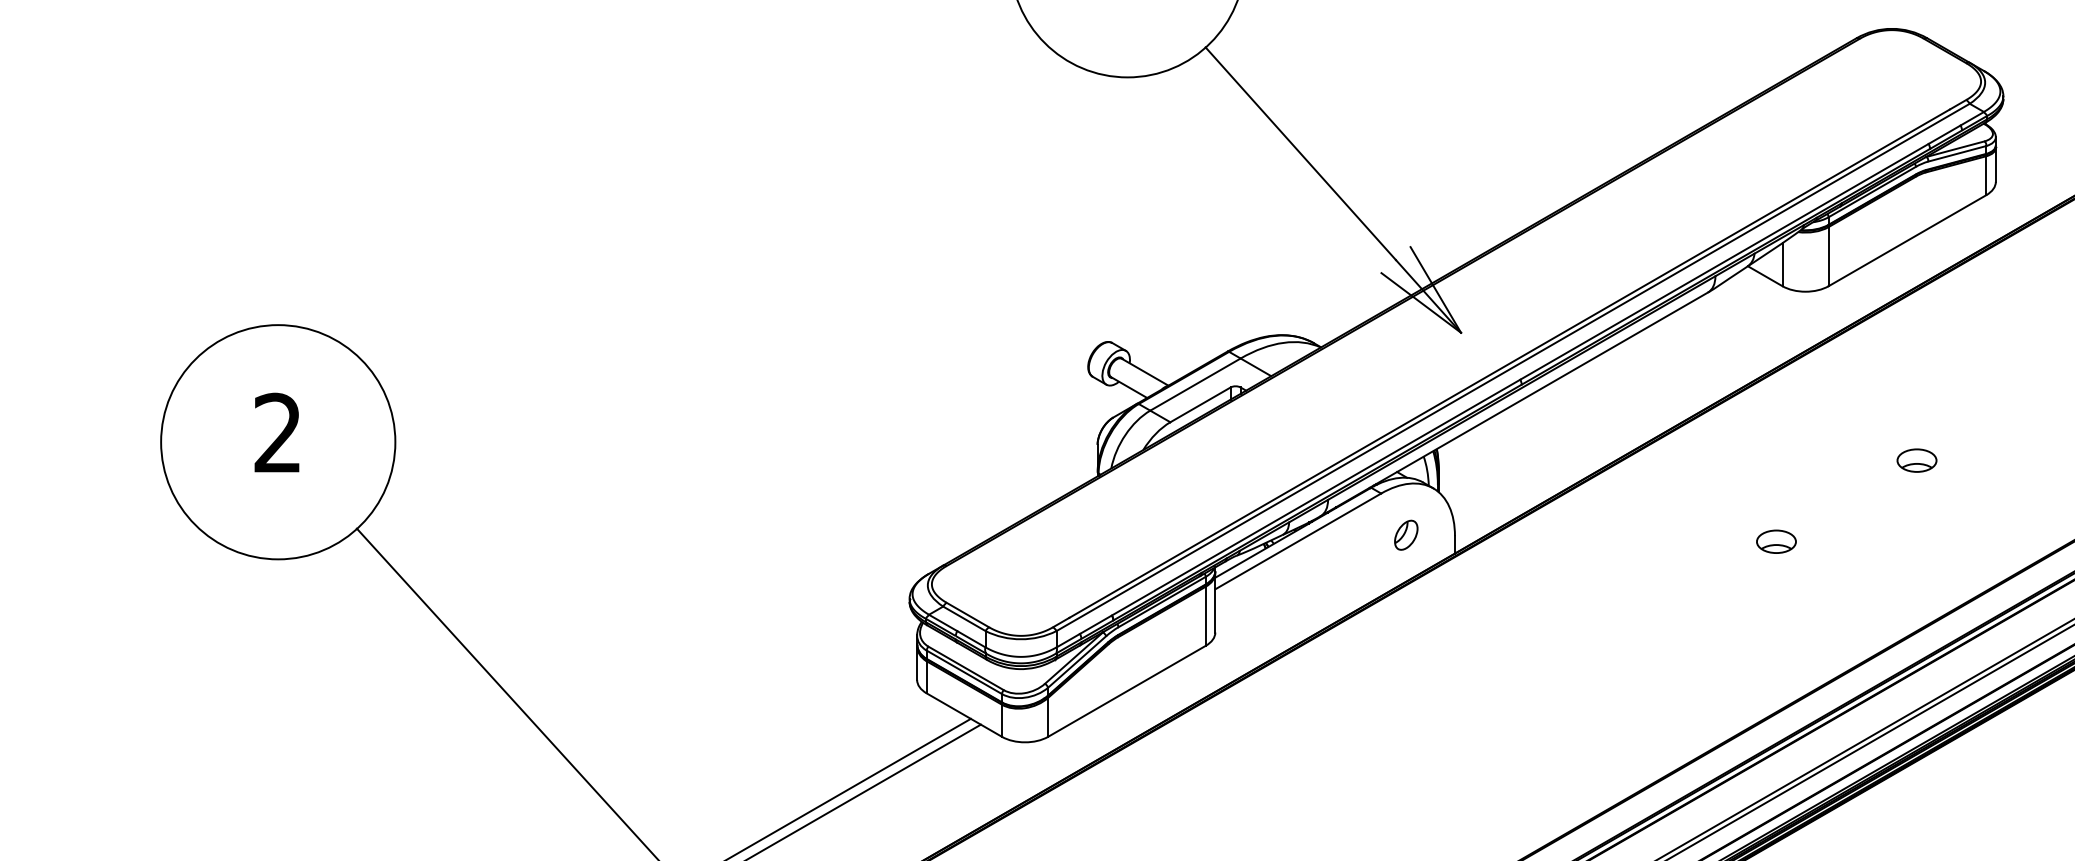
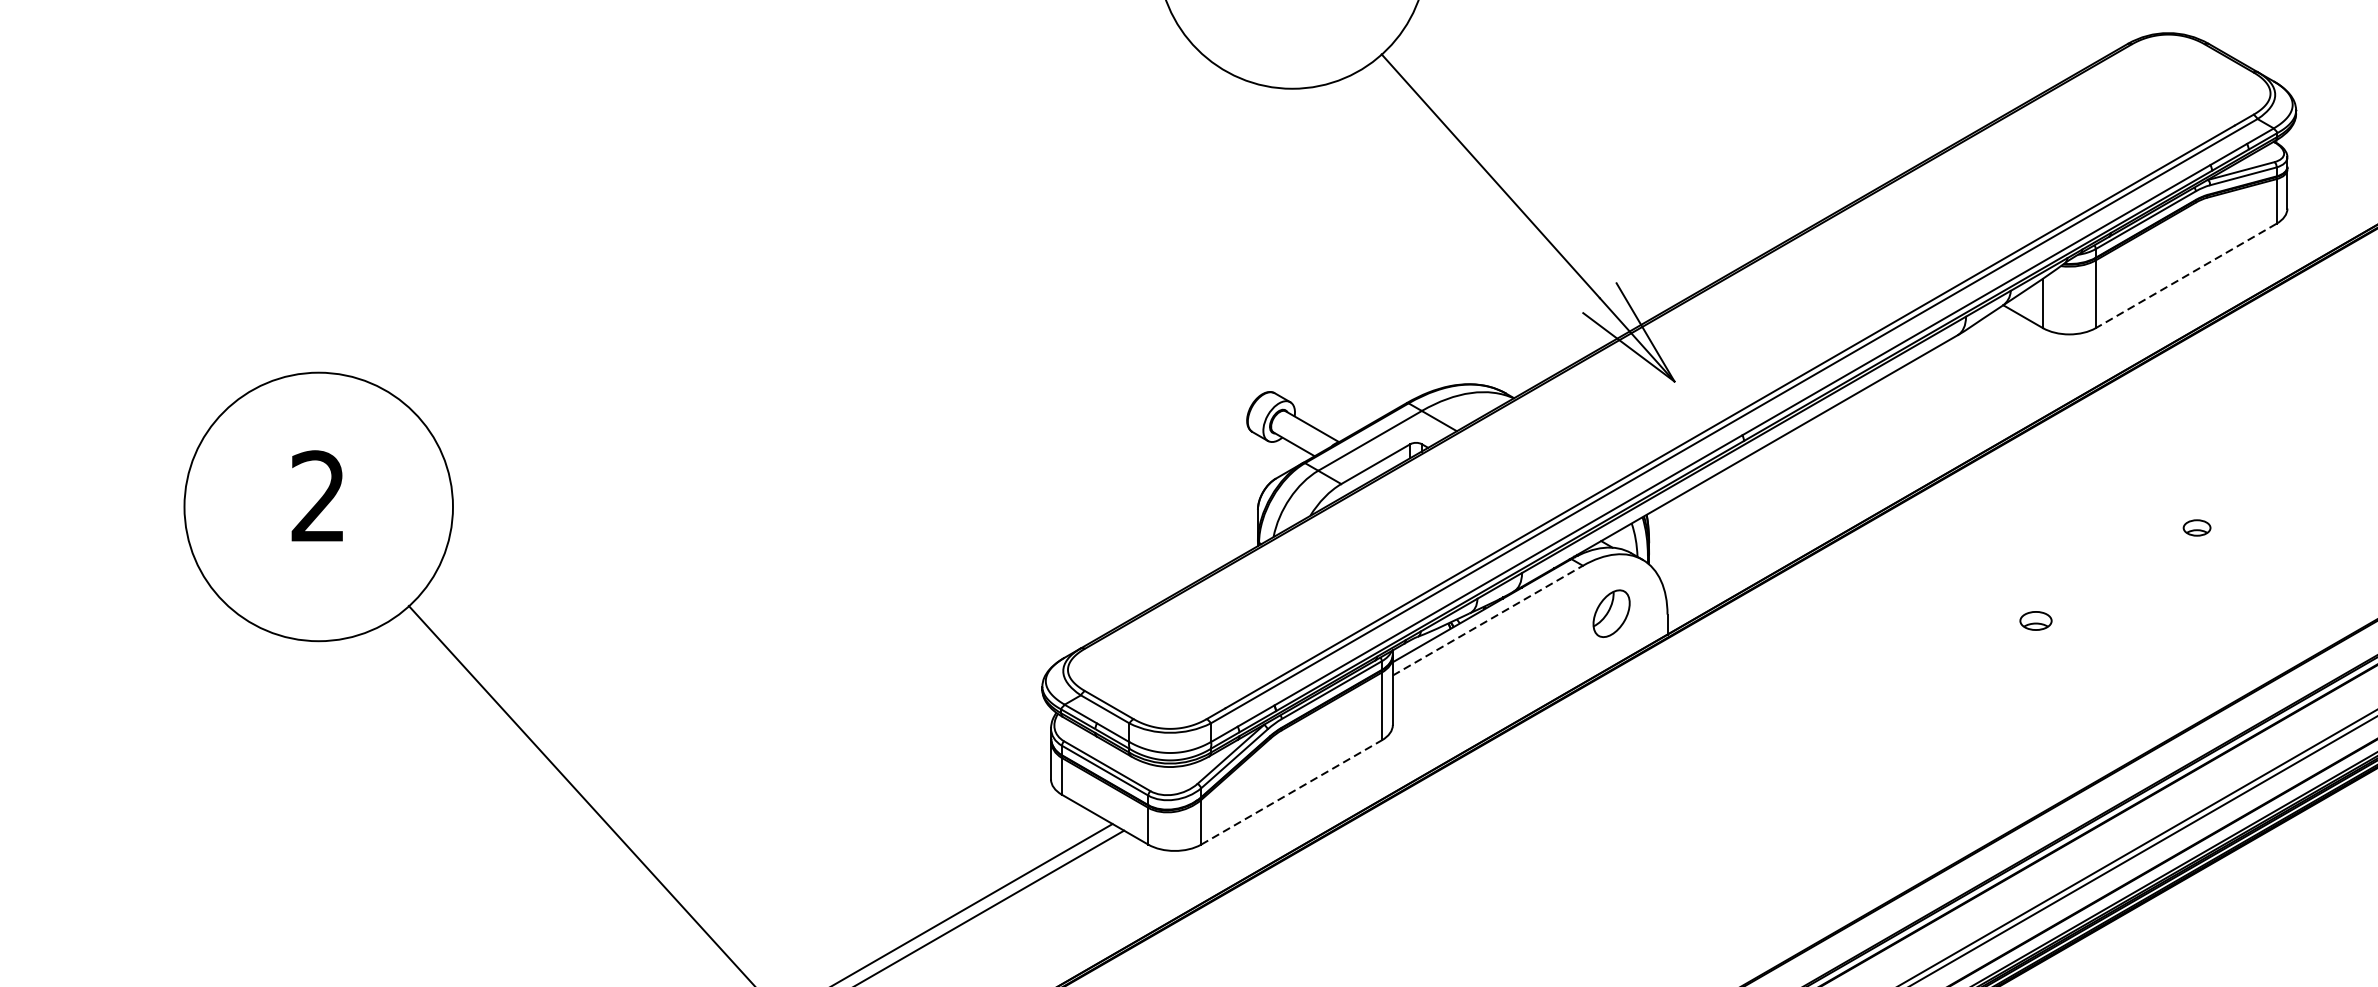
line: (1907, 240) -> (2186, 275), solid -> dashed
part: (1916, 460) -> (2196, 527), size x0.6
part: (1406, 534) -> (1611, 612), size x1.4
line: (1298, 541) -> (1488, 620), solid -> dashed
part: (1776, 541) -> (2036, 620), size x0.7
line: (1126, 691) -> (1291, 792), solid -> dashed

